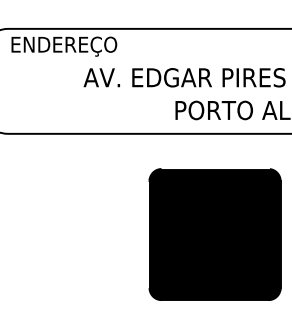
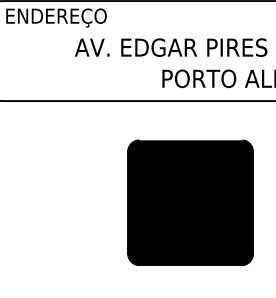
part: (214, 234) -> (190, 202), moved

